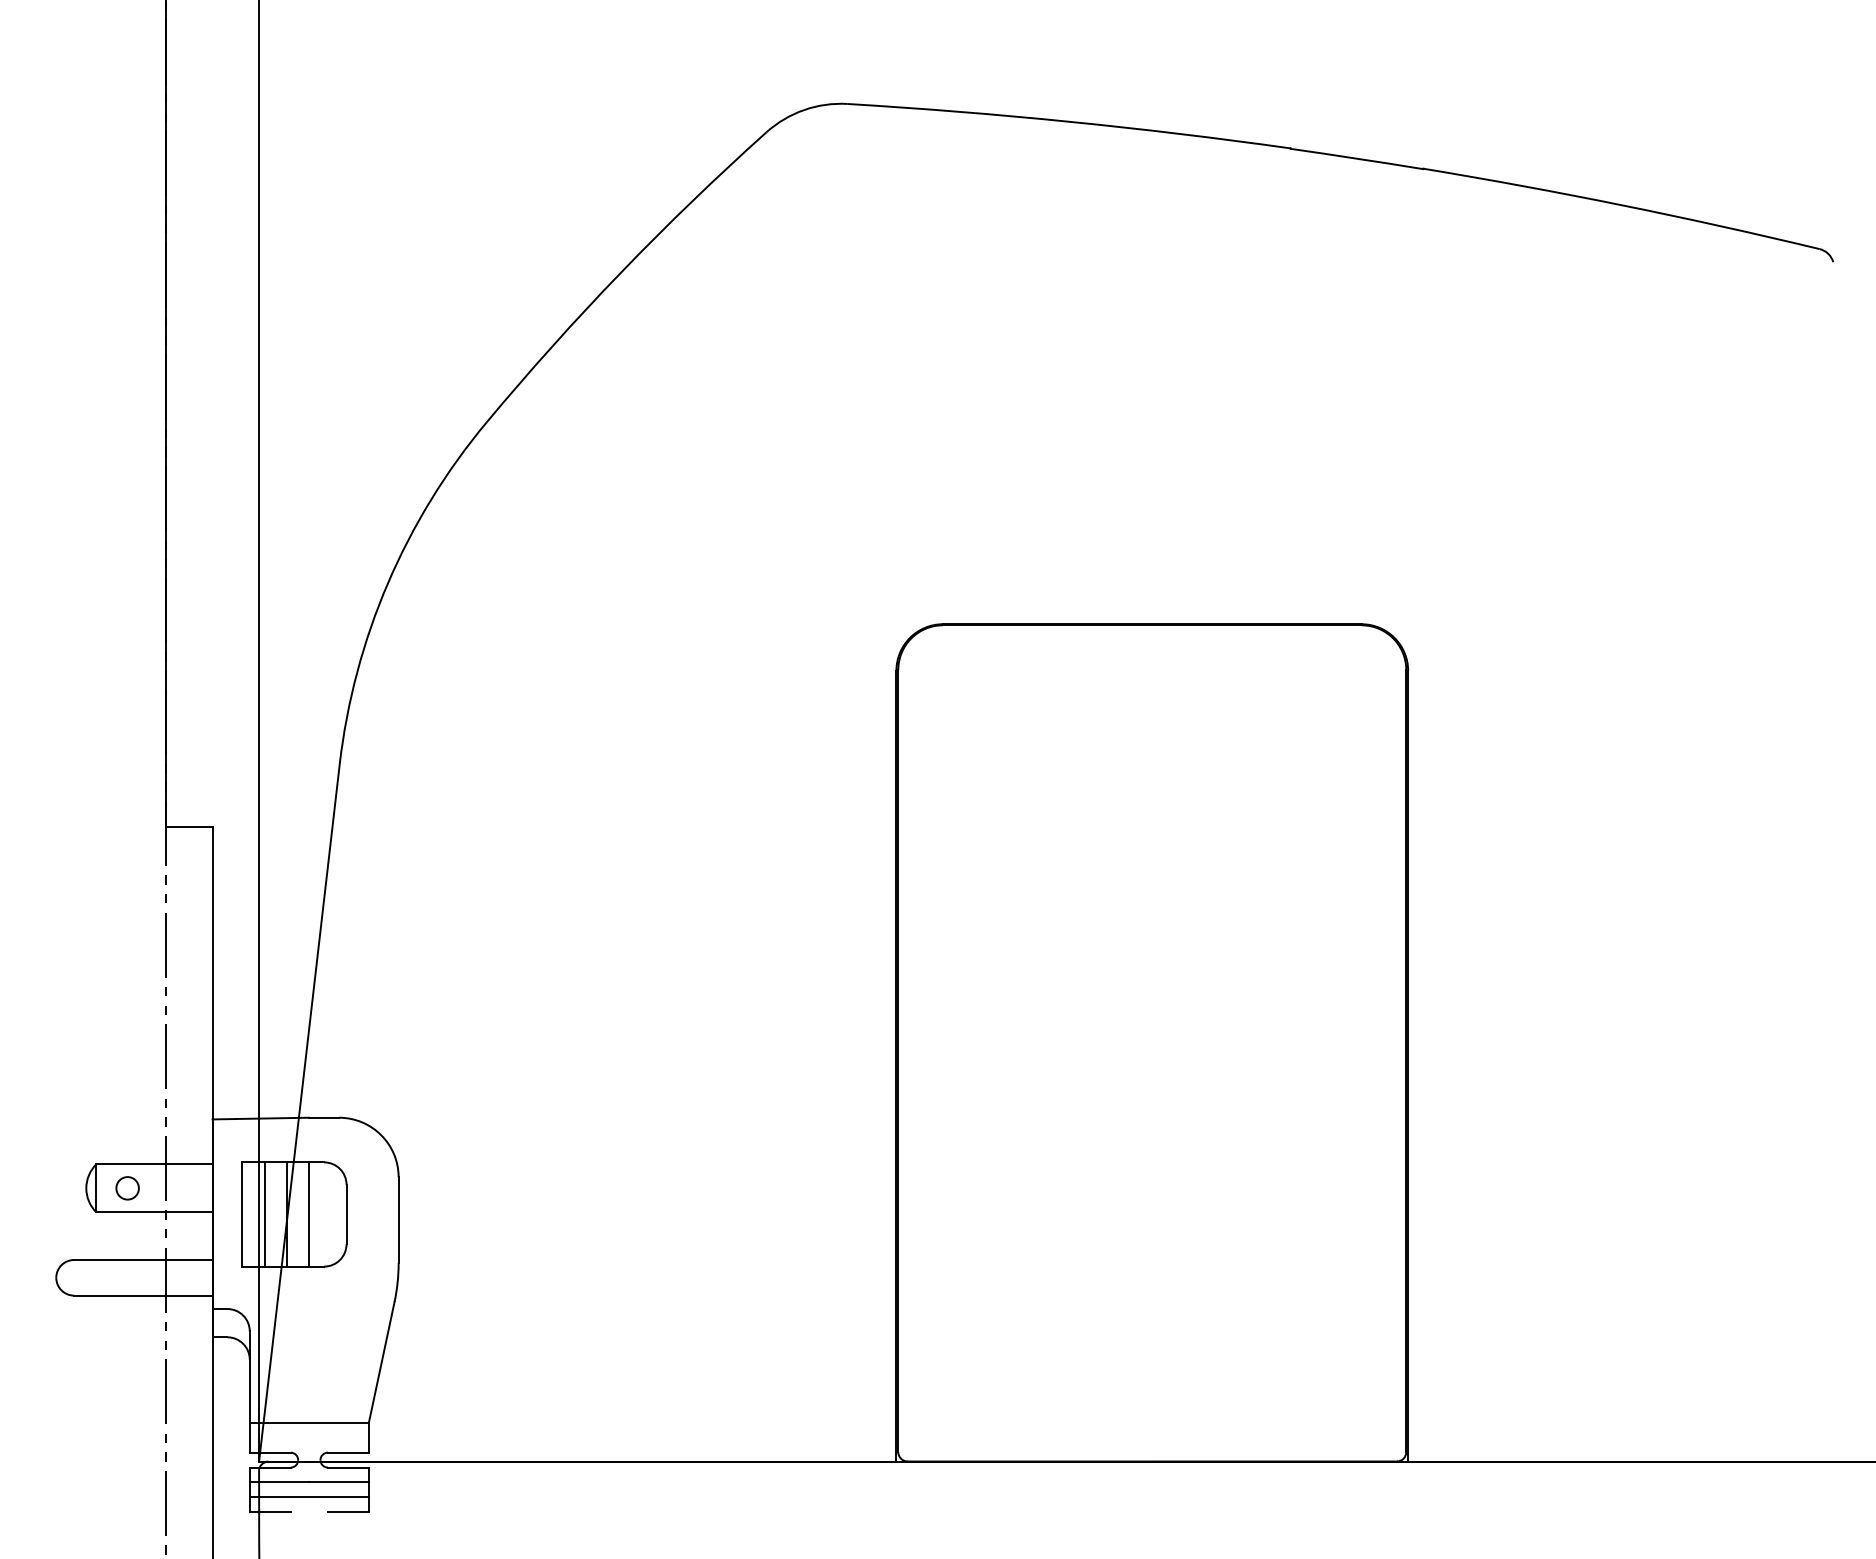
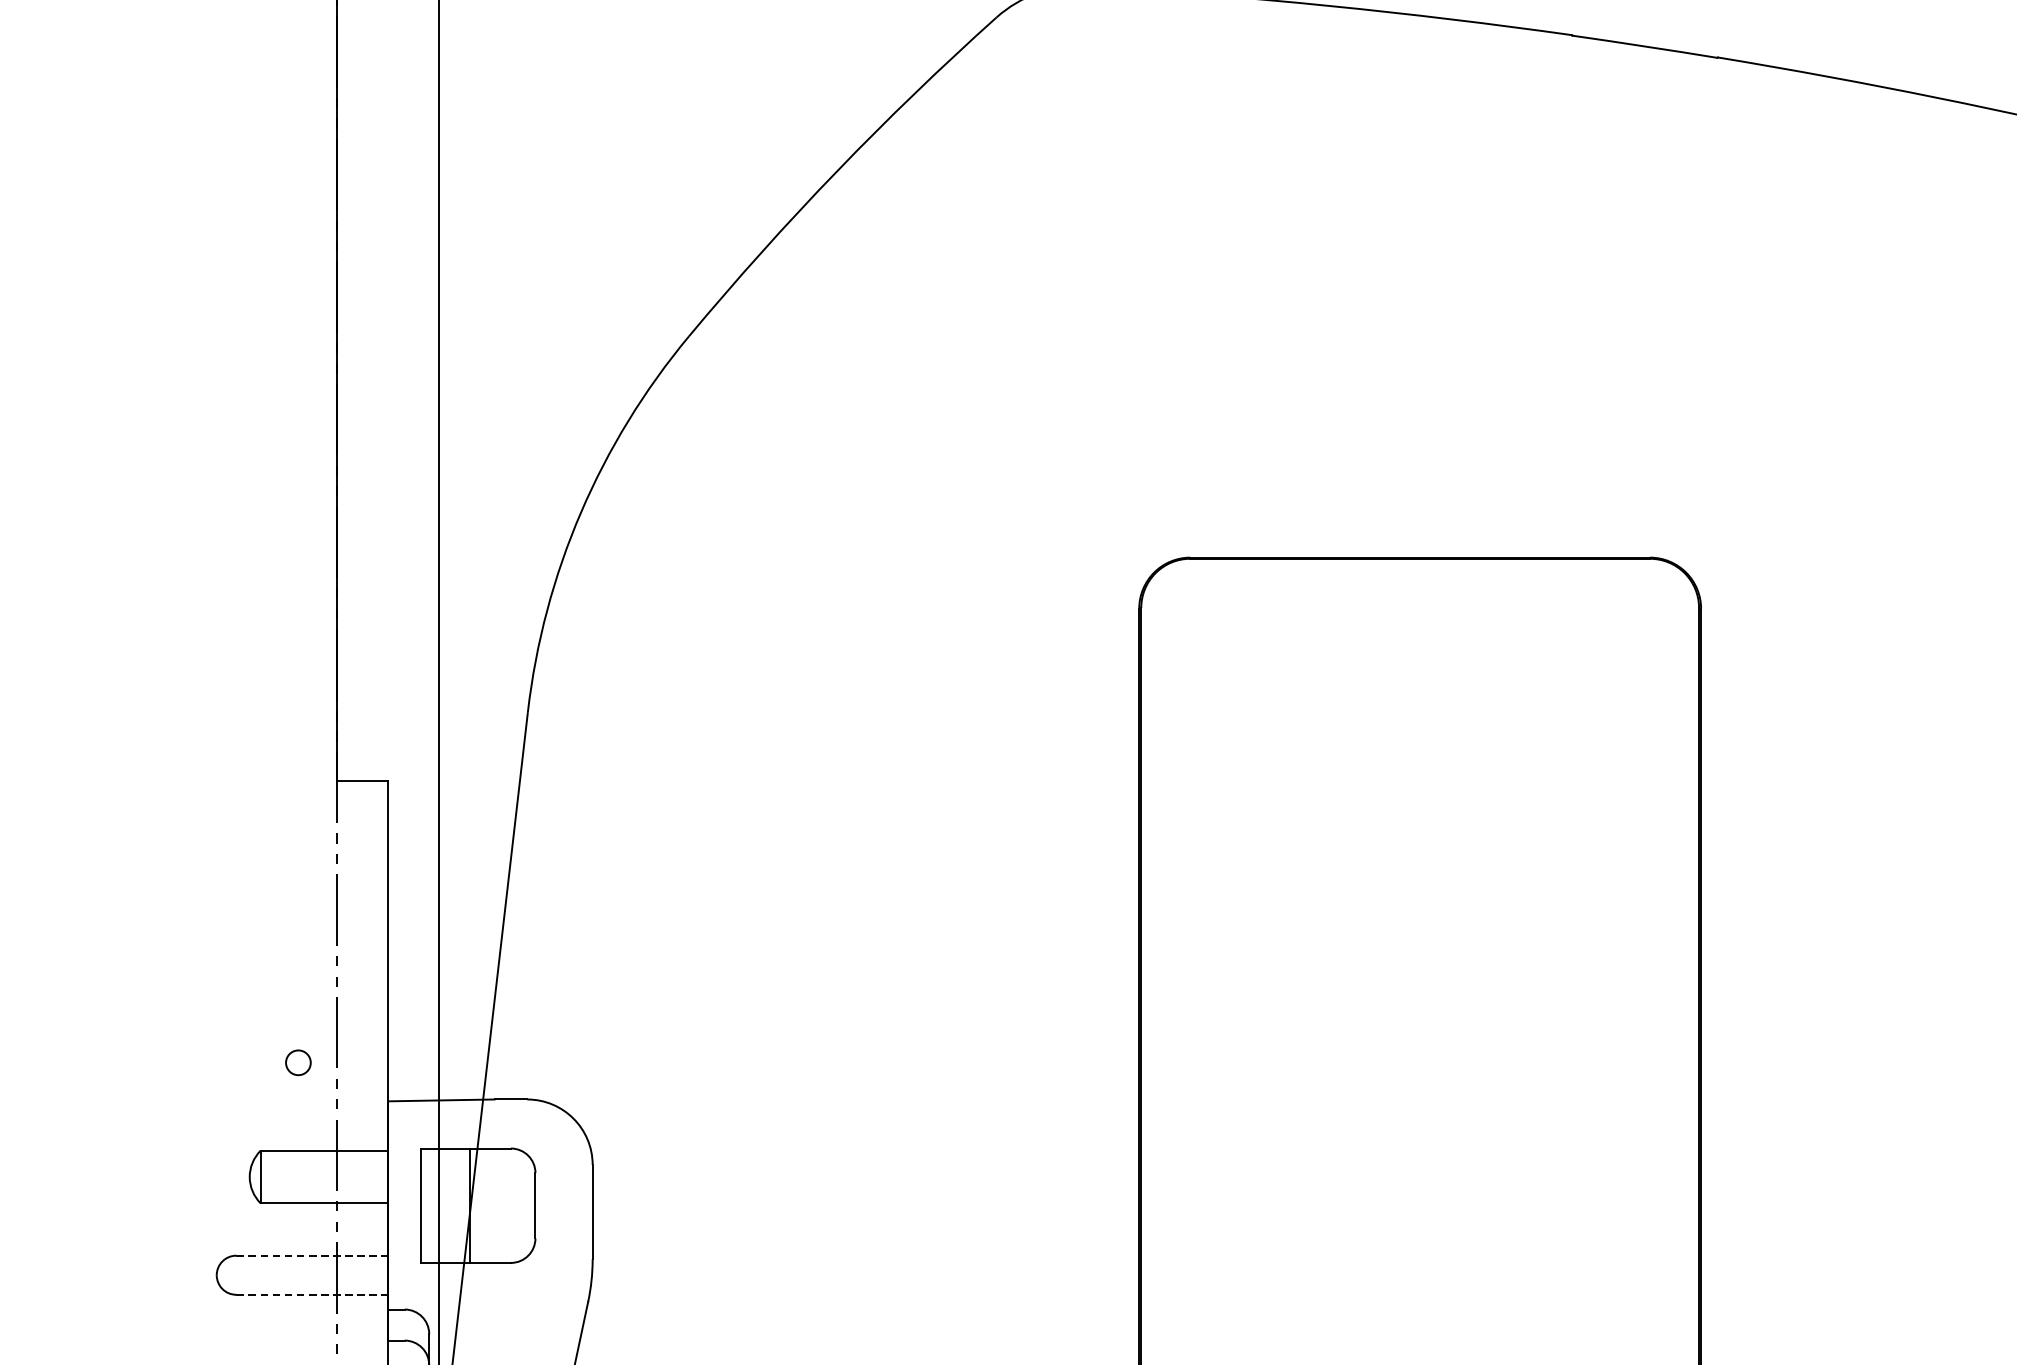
circle: (127, 1188) -> (298, 1062), moved
line: (264, 1214) -> (445, 1205), removed
line: (309, 1214) -> (494, 1205), removed
line: (143, 1259) -> (312, 1255), solid -> dashed
line: (143, 1295) -> (312, 1294), solid -> dashed

